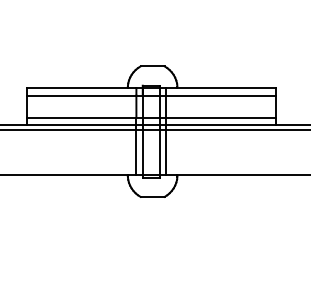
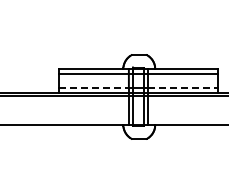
line: (82, 118) -> (94, 88), solid -> dashed
line: (221, 118) -> (183, 88), solid -> dashed

